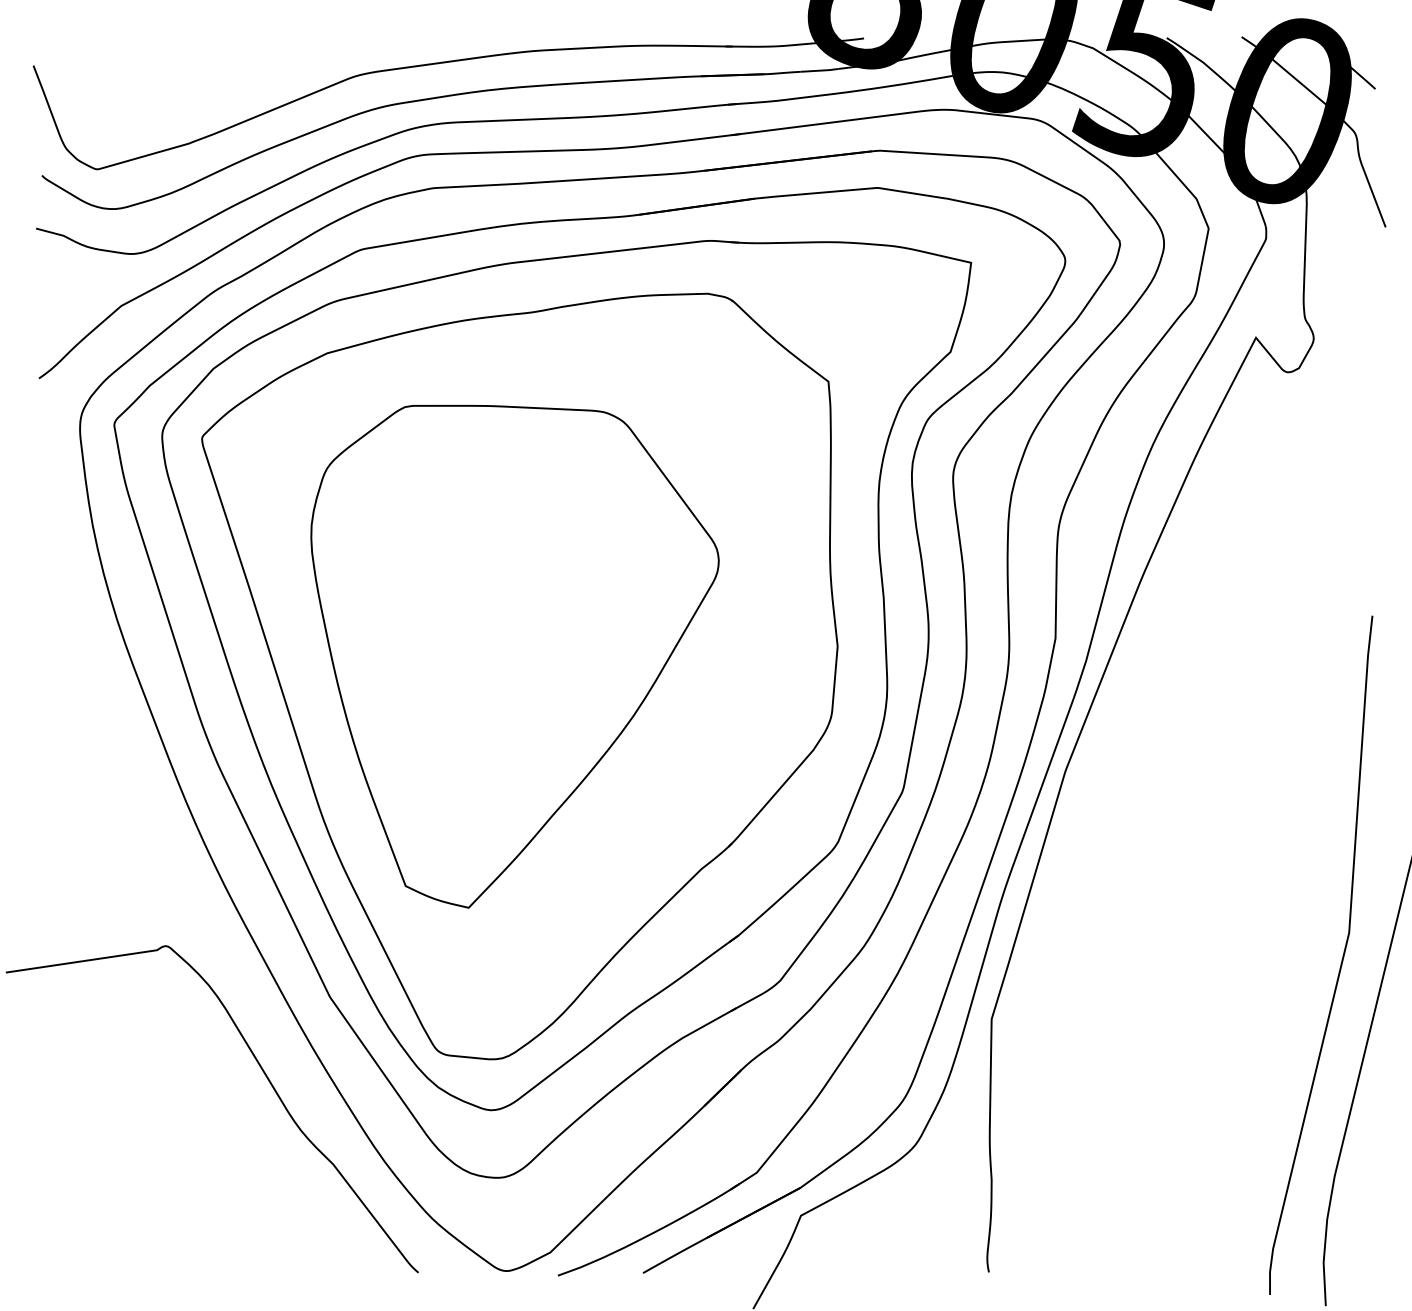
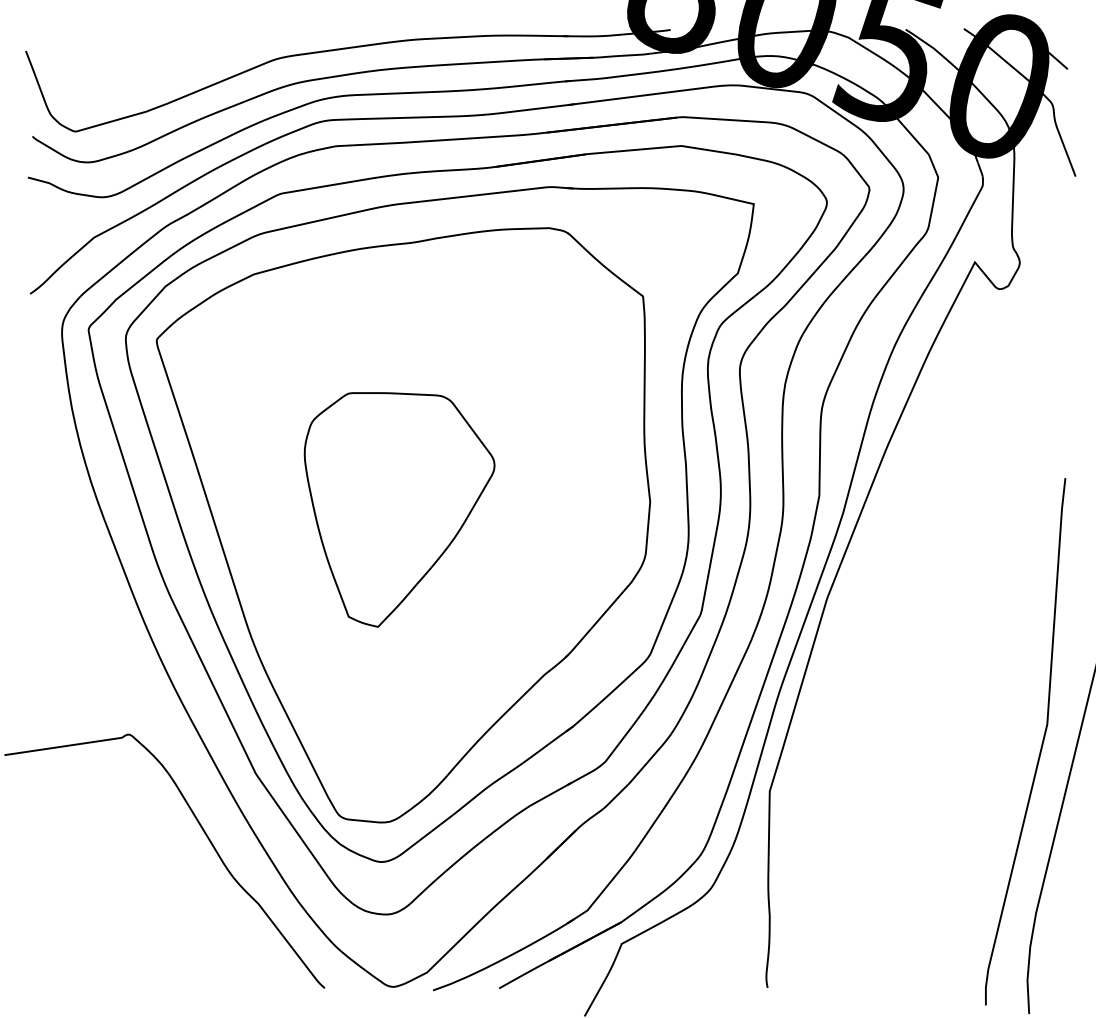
part: (514, 656) -> (399, 509), size x0.6

